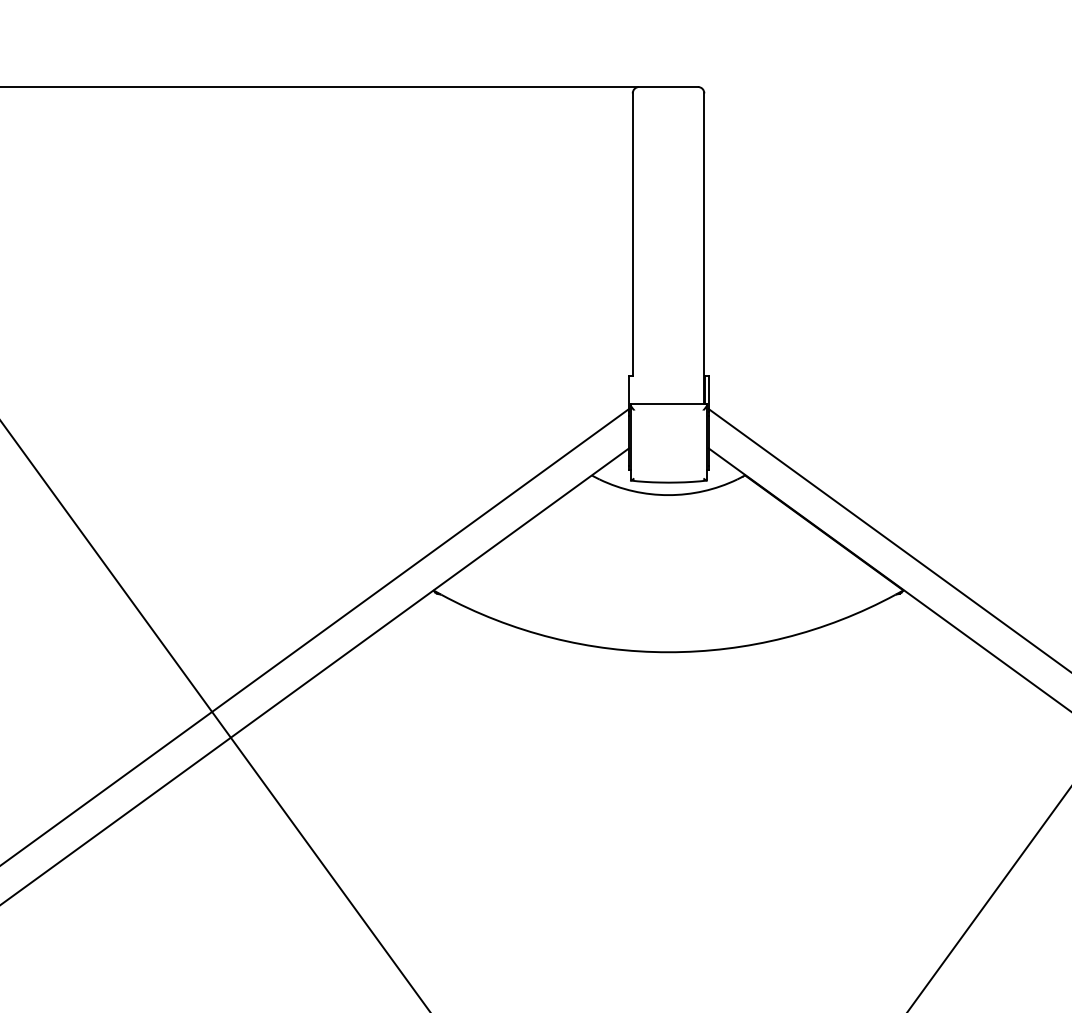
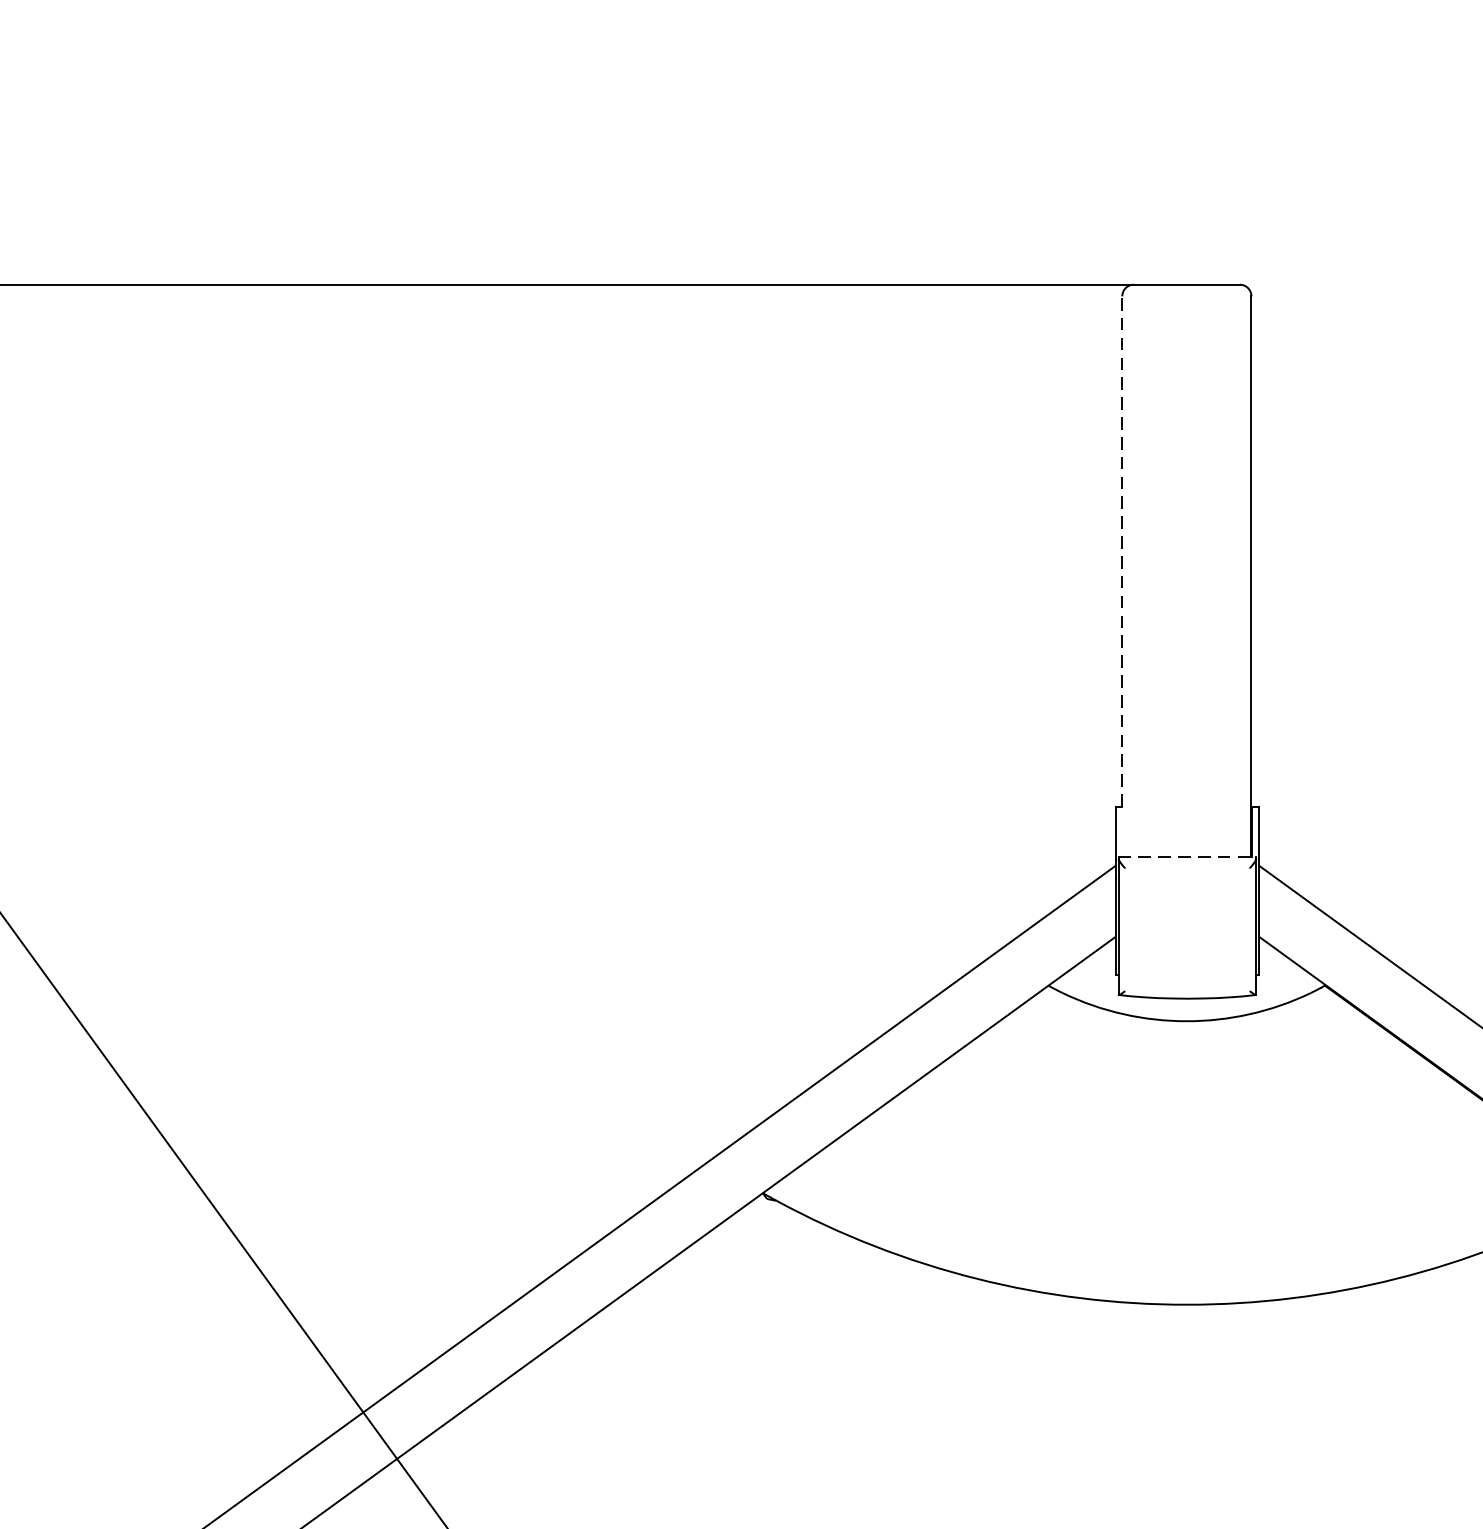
line: (632, 234) -> (1121, 550), solid -> dashed
line: (669, 404) -> (1188, 857), solid -> dashed

